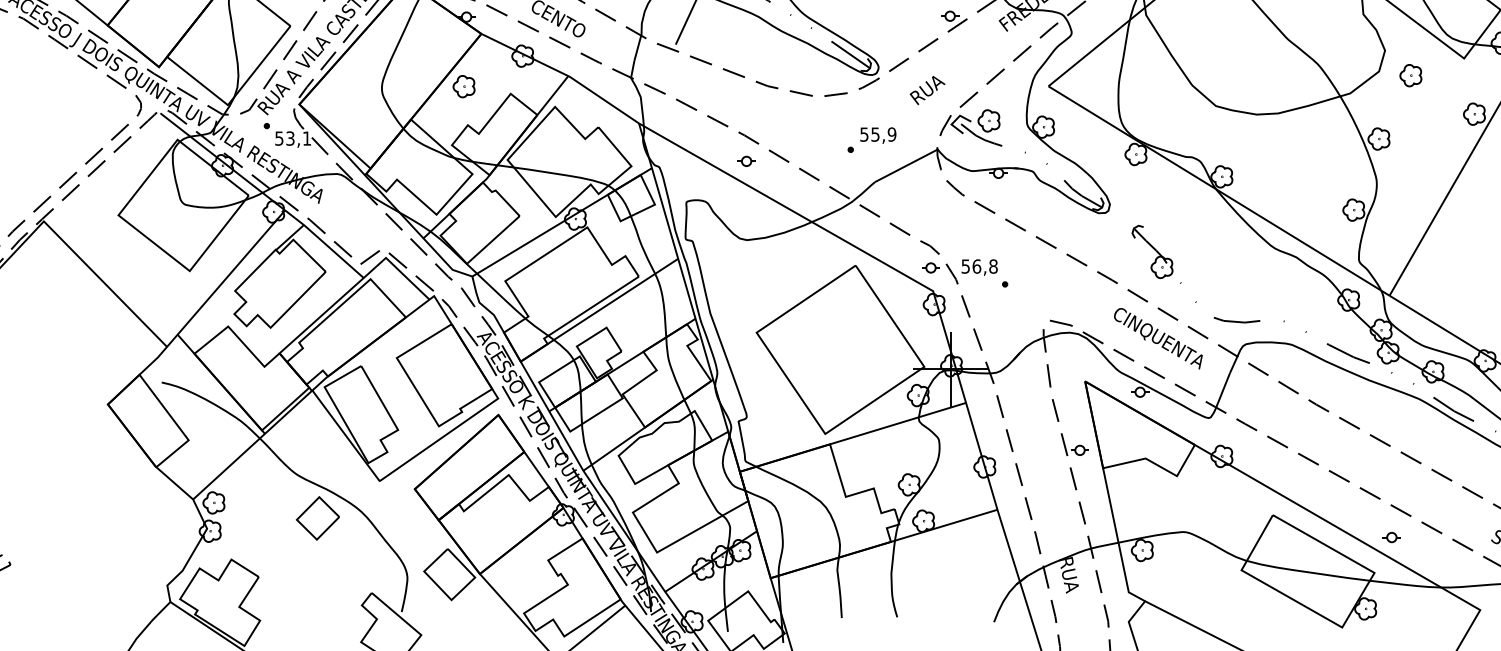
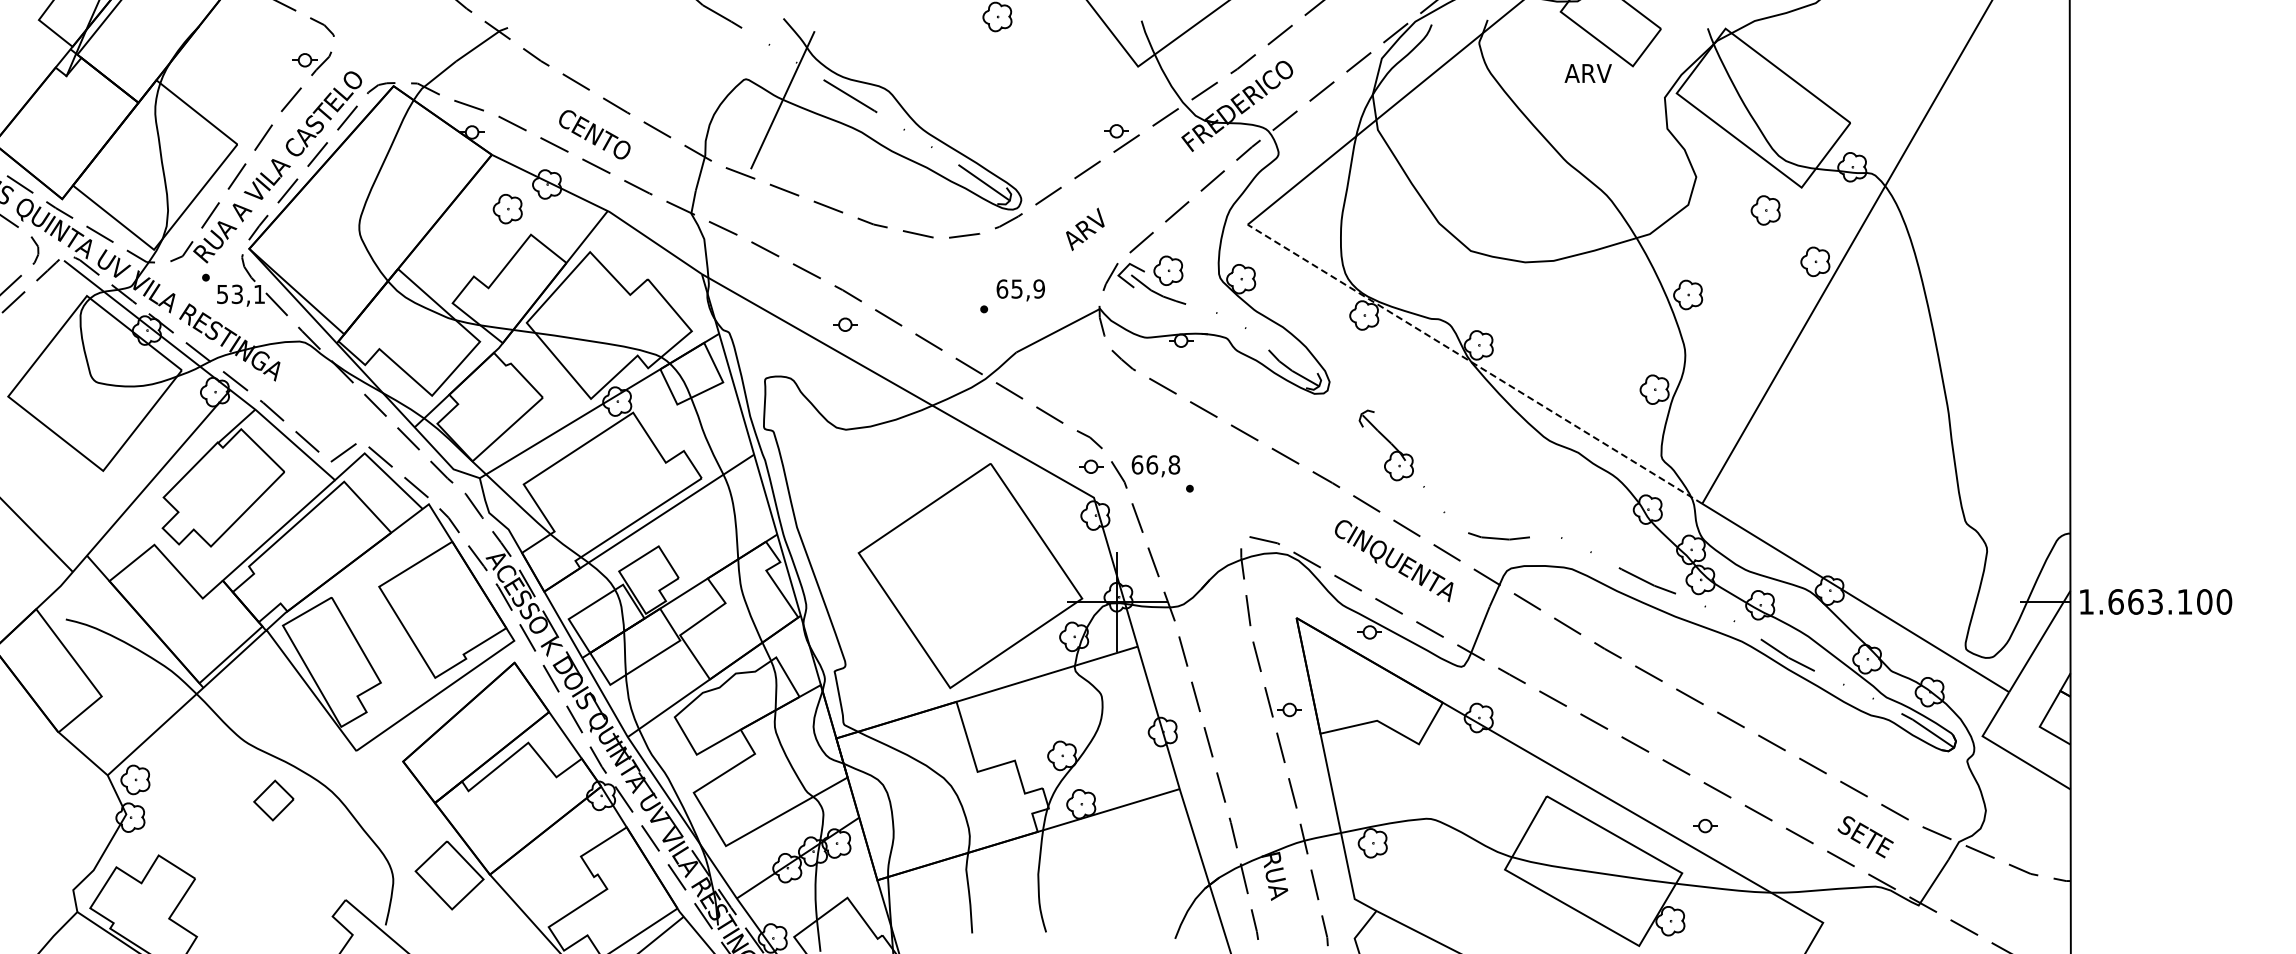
part: (1410, 75) -> (1765, 210), moved
part: (463, 86) -> (507, 209), moved
text: (927, 89) -> (1086, 229), RUA -> ARV
text: (864, 134) -> (1002, 288), 55,9 -> 65,9
line: (1218, 191) -> (1474, 364), solid -> dashed
text: (965, 266) -> (1137, 464), 56,8 -> 66,8
part: (317, 518) -> (273, 800), size x0.7

